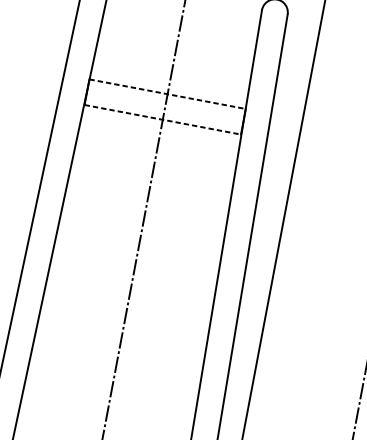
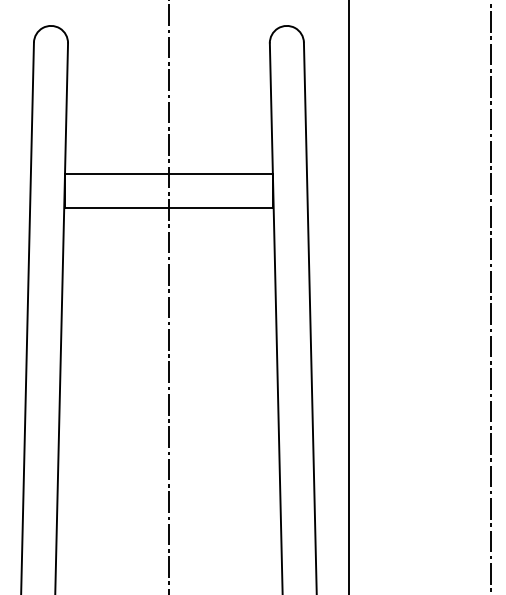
line: (168, 94) -> (169, 174), dashed -> solid
line: (163, 120) -> (169, 208), dashed -> solid

